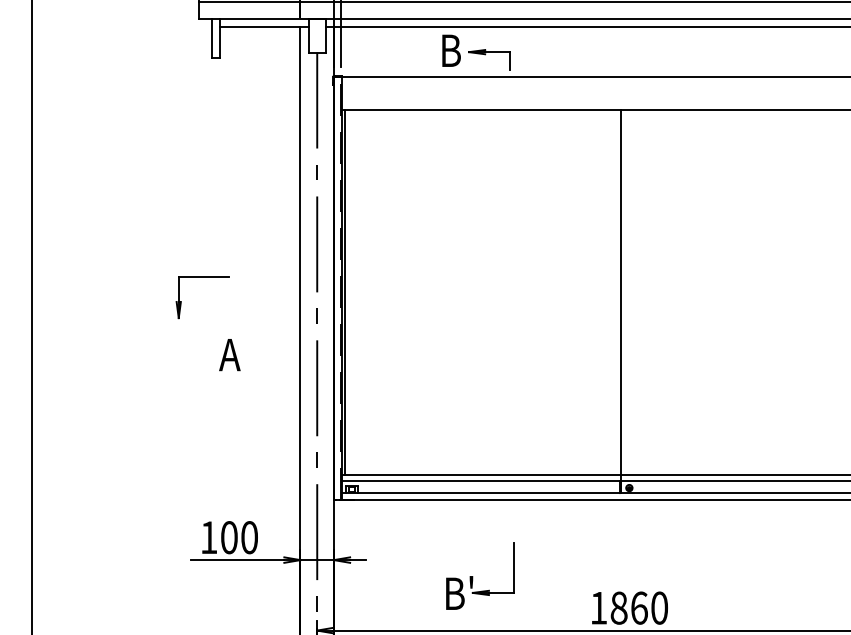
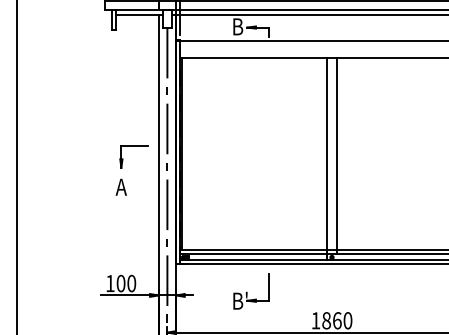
part: (201, 277) -> (133, 146), moved
line: (637, 294) -> (336, 155), added
part: (480, 575) -> (251, 291), moved

